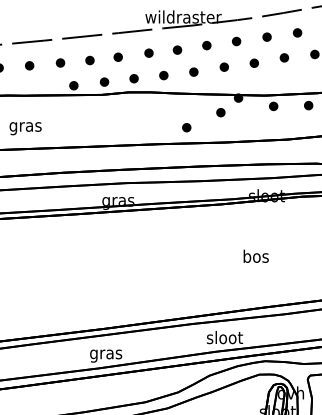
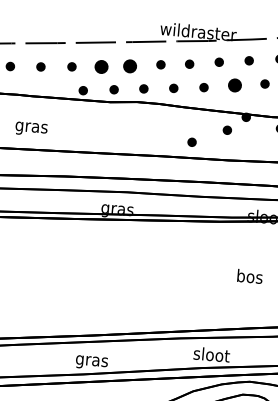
part: (117, 56) -> (129, 65), size x1.6
part: (89, 60) -> (101, 66), size x1.6
part: (223, 66) -> (234, 84), size x1.6

